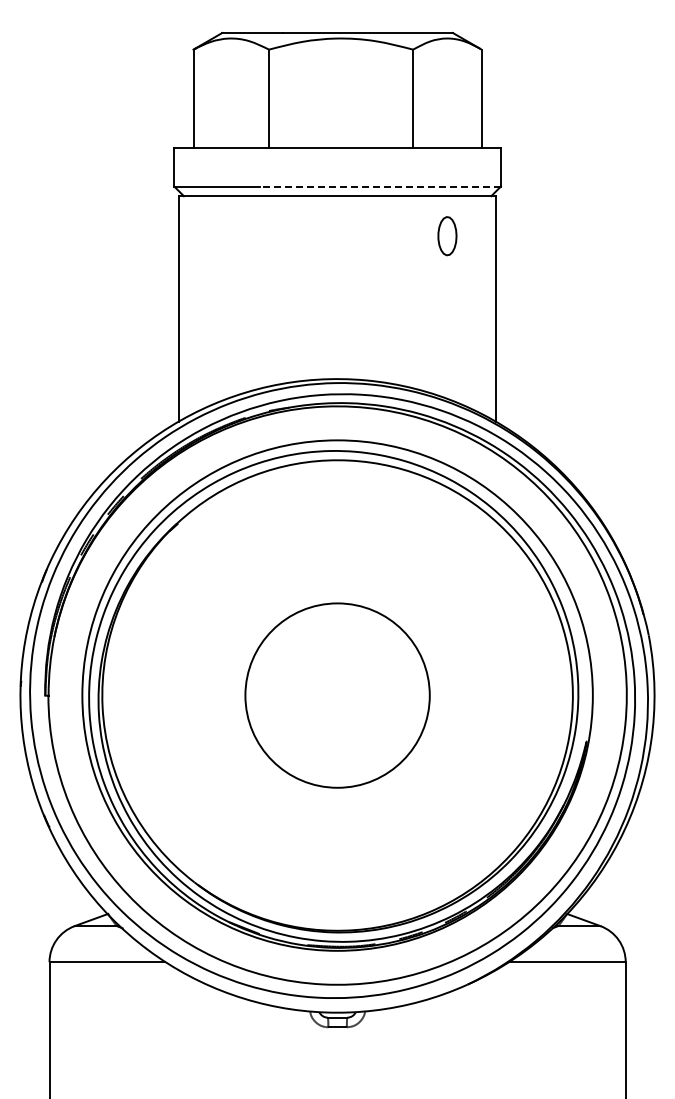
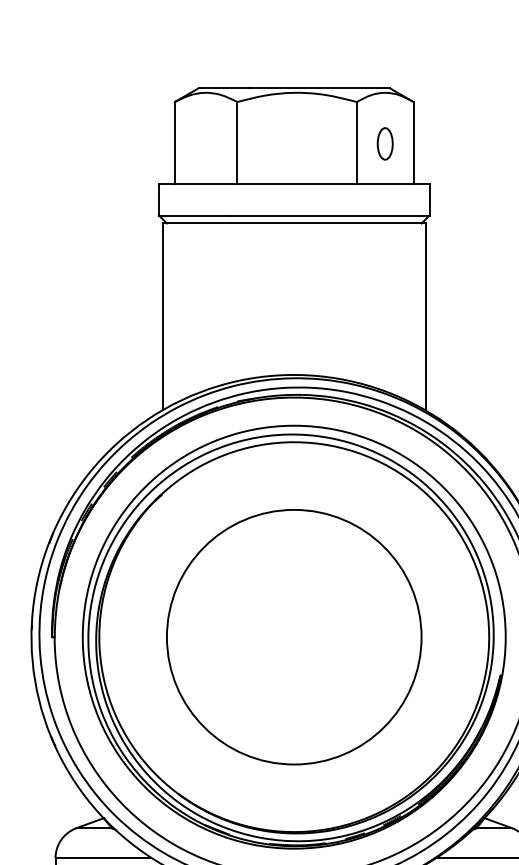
line: (379, 186) -> (328, 215), dashed -> solid
part: (447, 236) -> (385, 144), moved
circle: (337, 695) -> (294, 637), size x1.67

